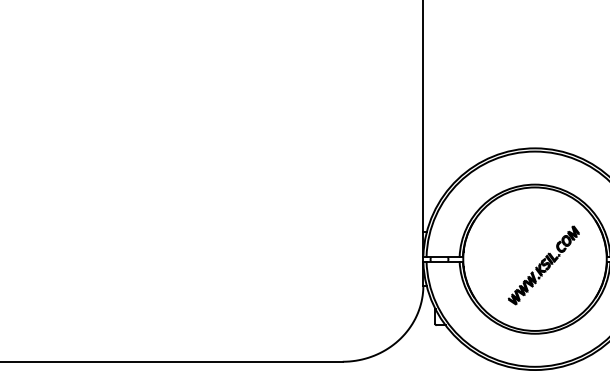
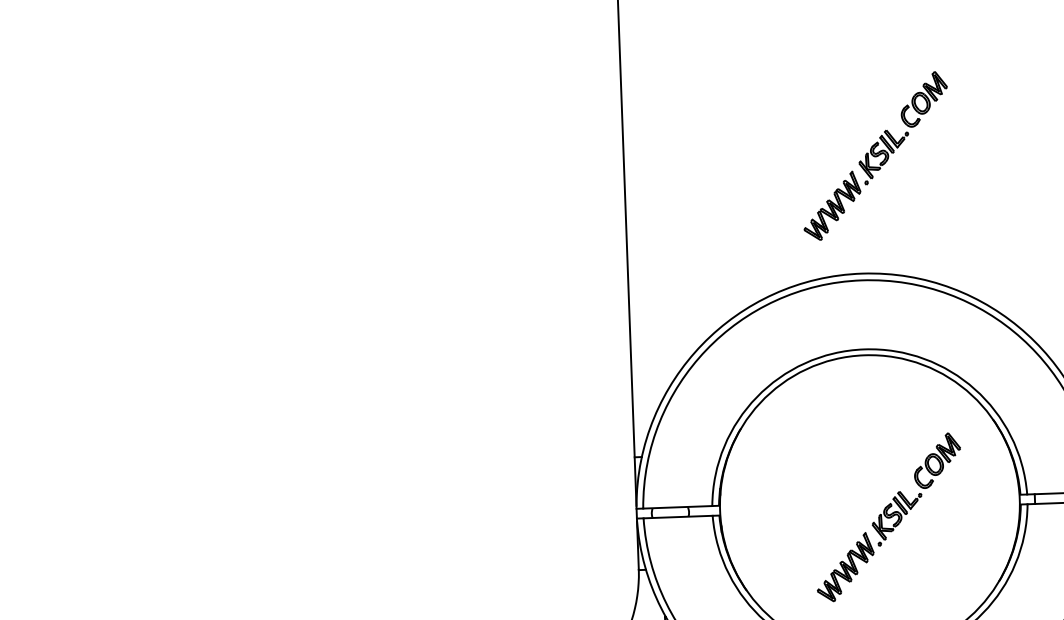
part: (543, 92) -> (874, 156), added

